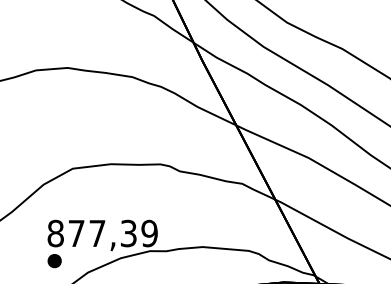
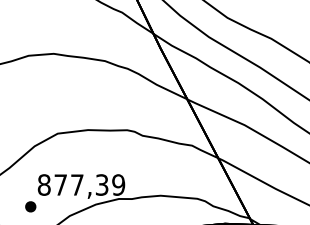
part: (54, 261) -> (30, 207), moved

